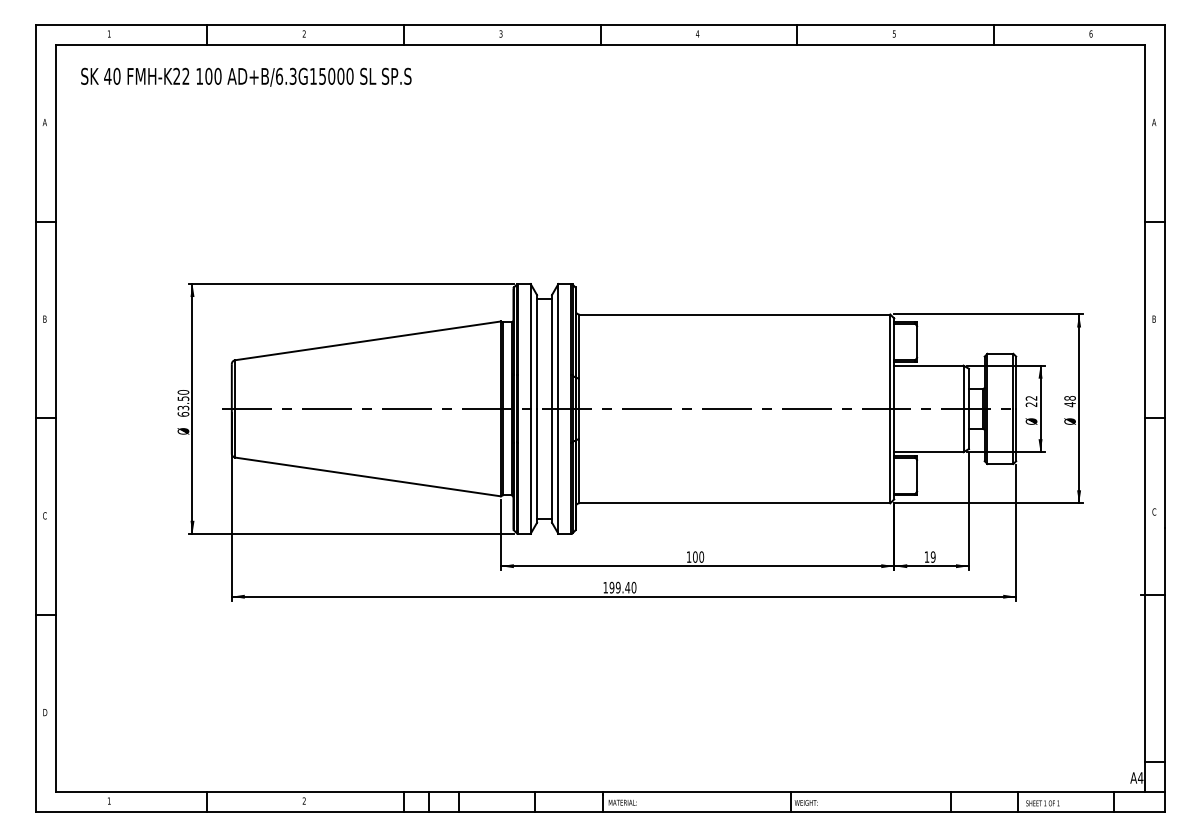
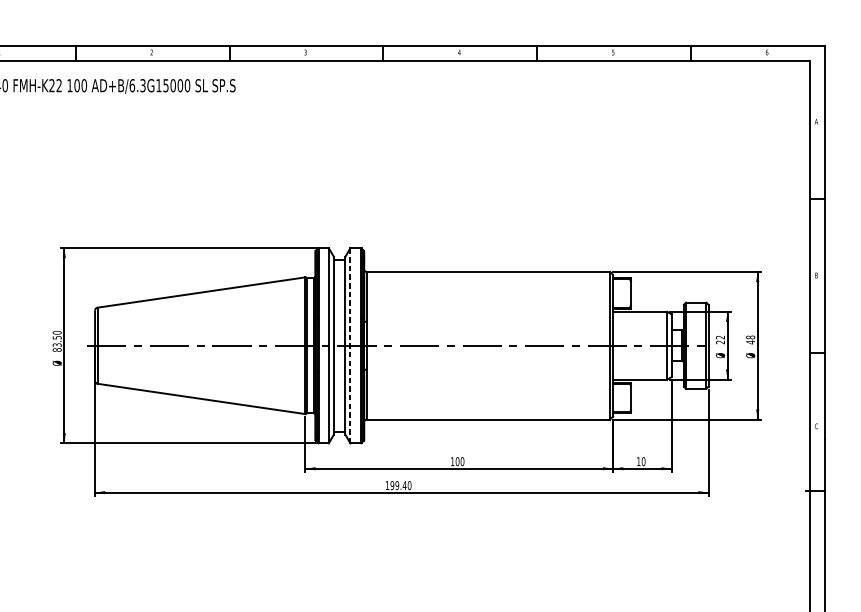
line: (558, 408) -> (350, 345), solid -> dashed
text: (182, 414) -> (56, 350), 63.50 -> 83.50
text: (932, 556) -> (643, 461), 19 -> 10

